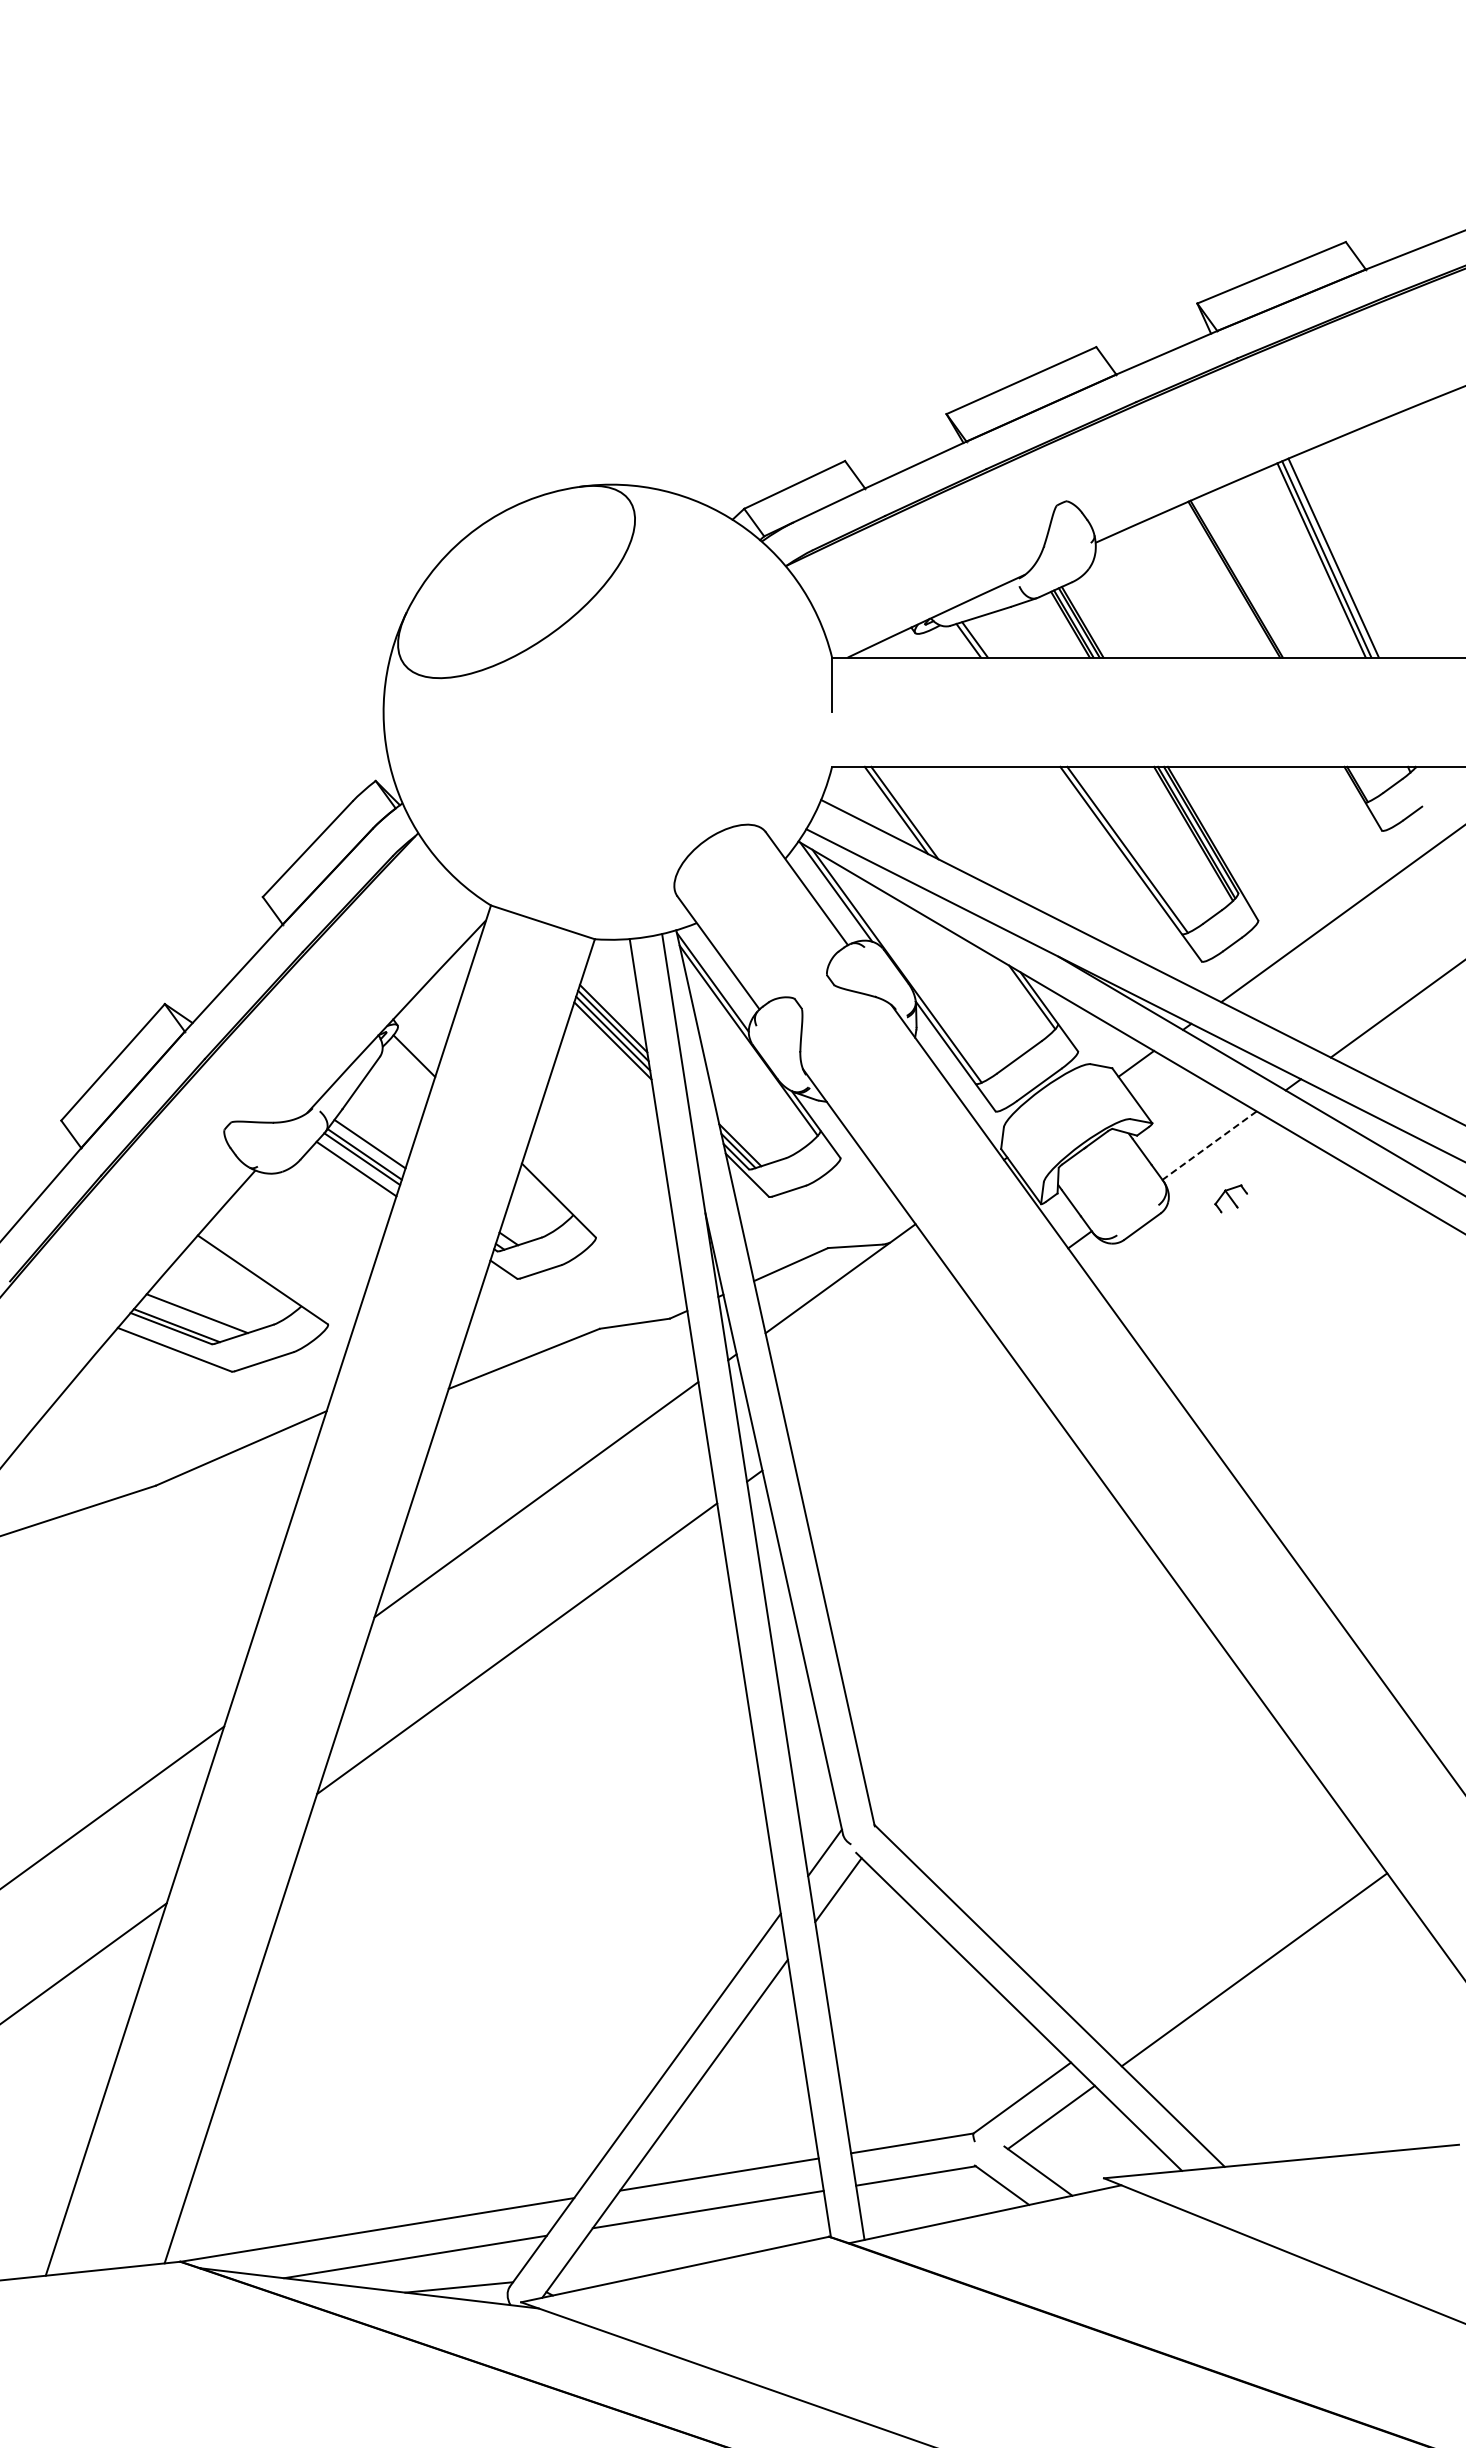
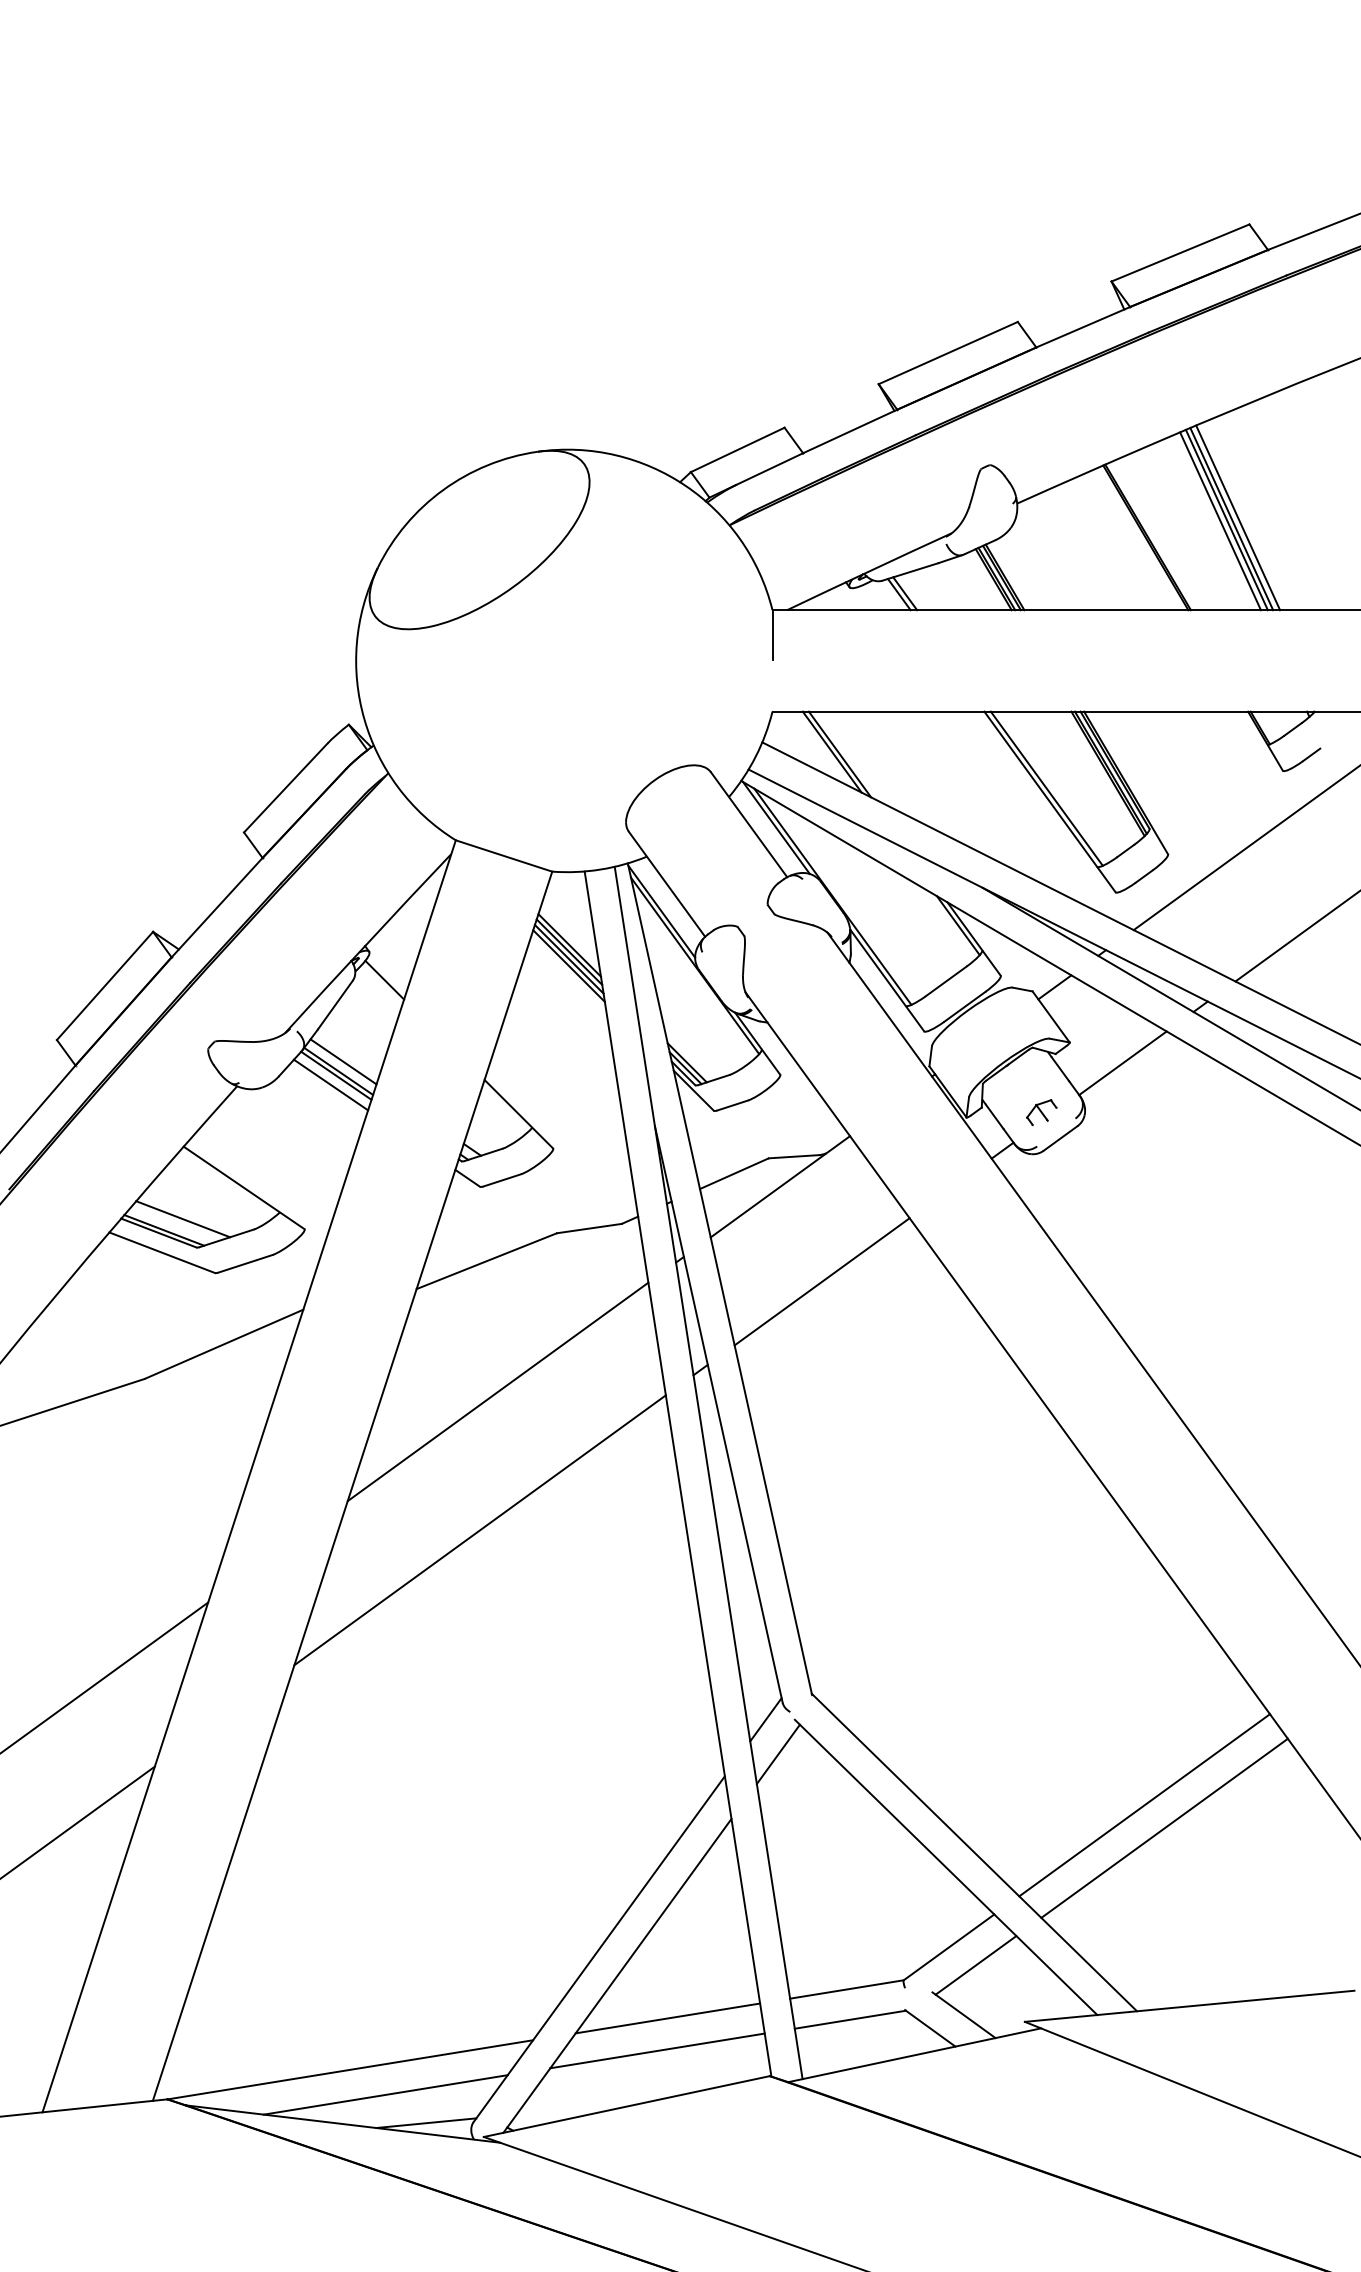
line: (1314, 561) -> (1220, 521), added
line: (1209, 1145) -> (1122, 1063), dashed -> solid
part: (1230, 1198) -> (1041, 1112), moved
line: (885, 1380) -> (822, 1281), added
line: (1232, 1944) -> (1144, 1804), added

